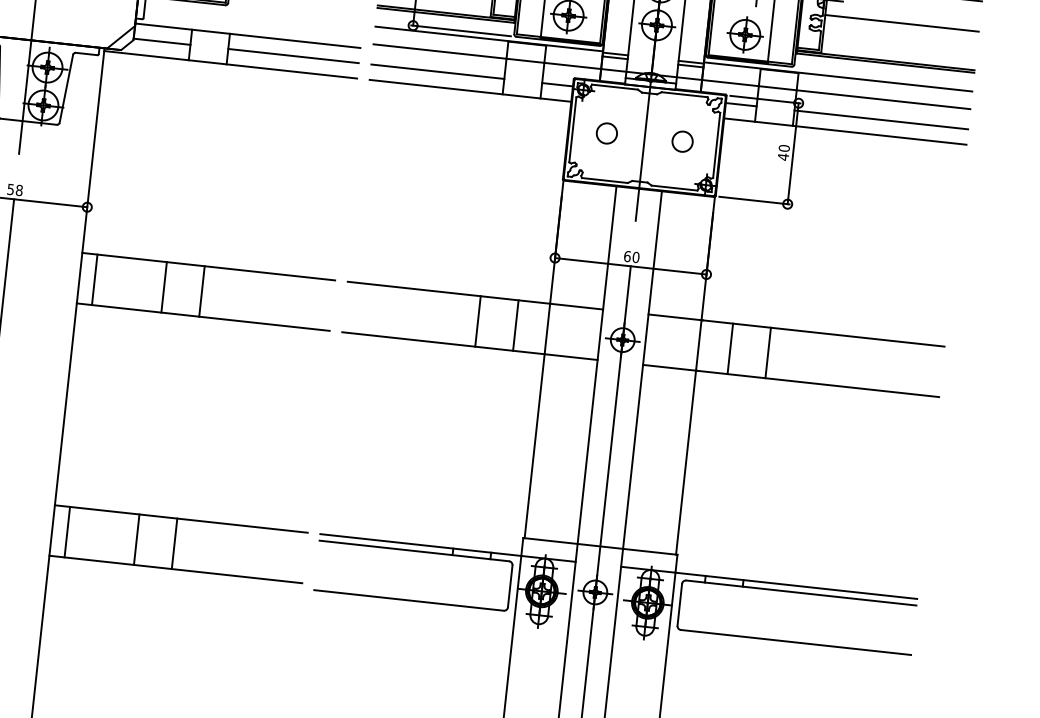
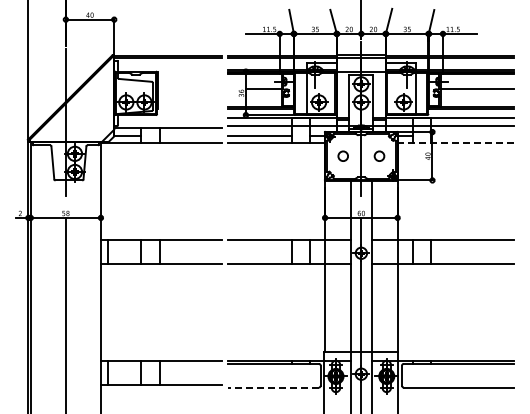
line: (292, 55) -> (190, 135), removed
line: (881, 119) -> (472, 135), removed
line: (844, 132) -> (455, 143), solid -> dashed
line: (408, 600) -> (273, 387), solid -> dashed

